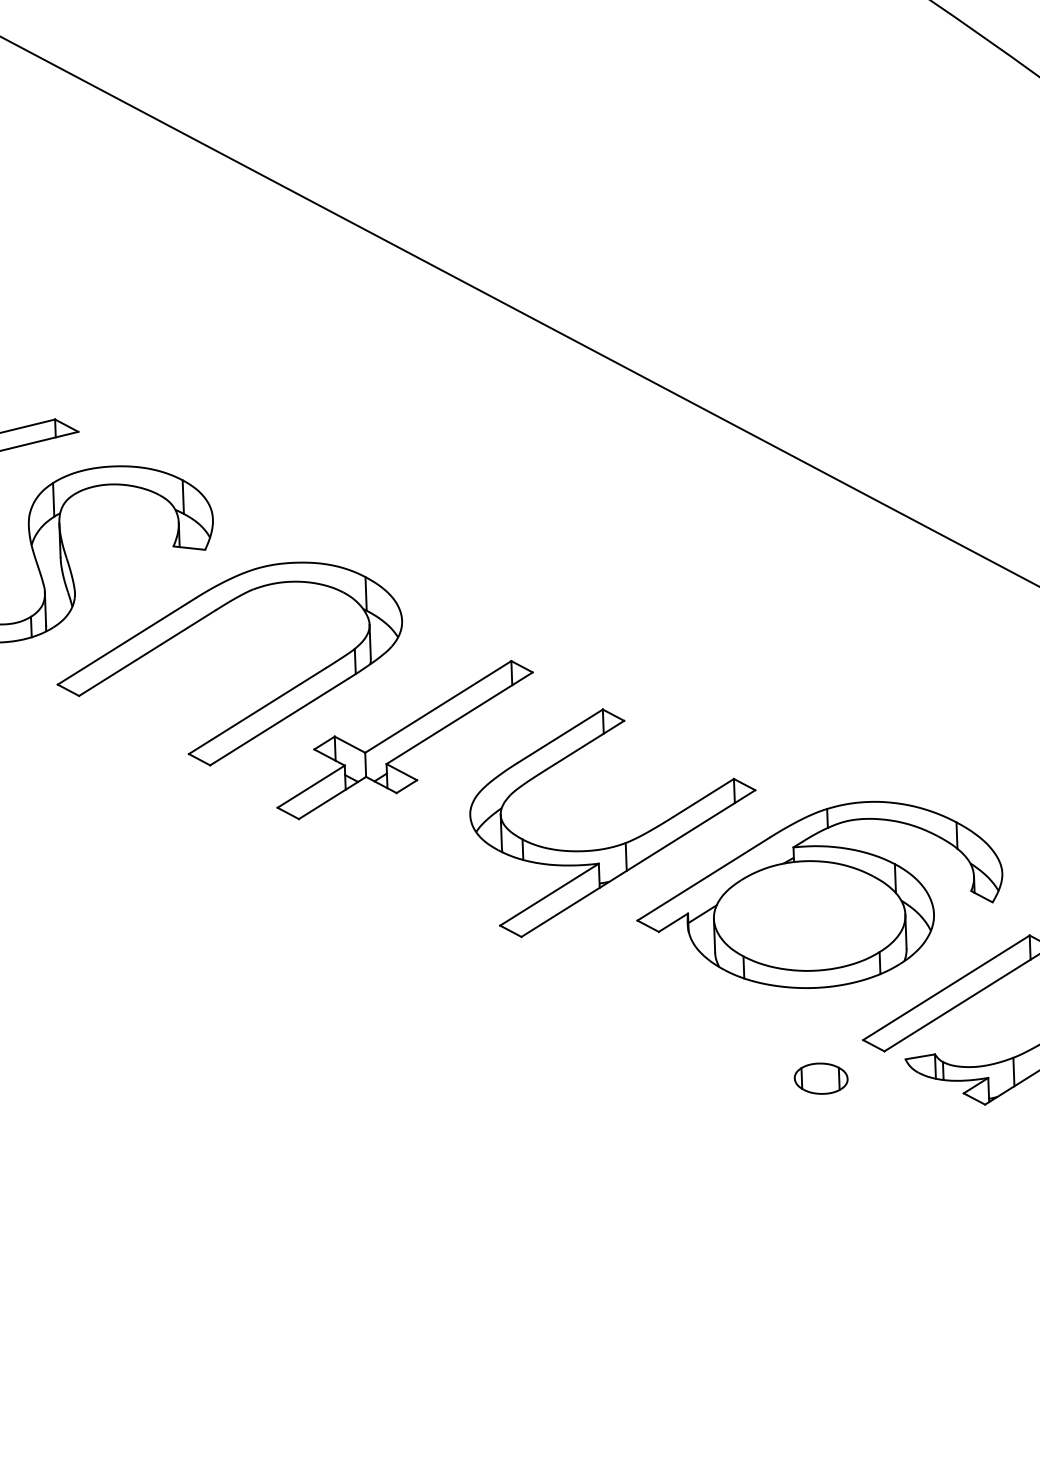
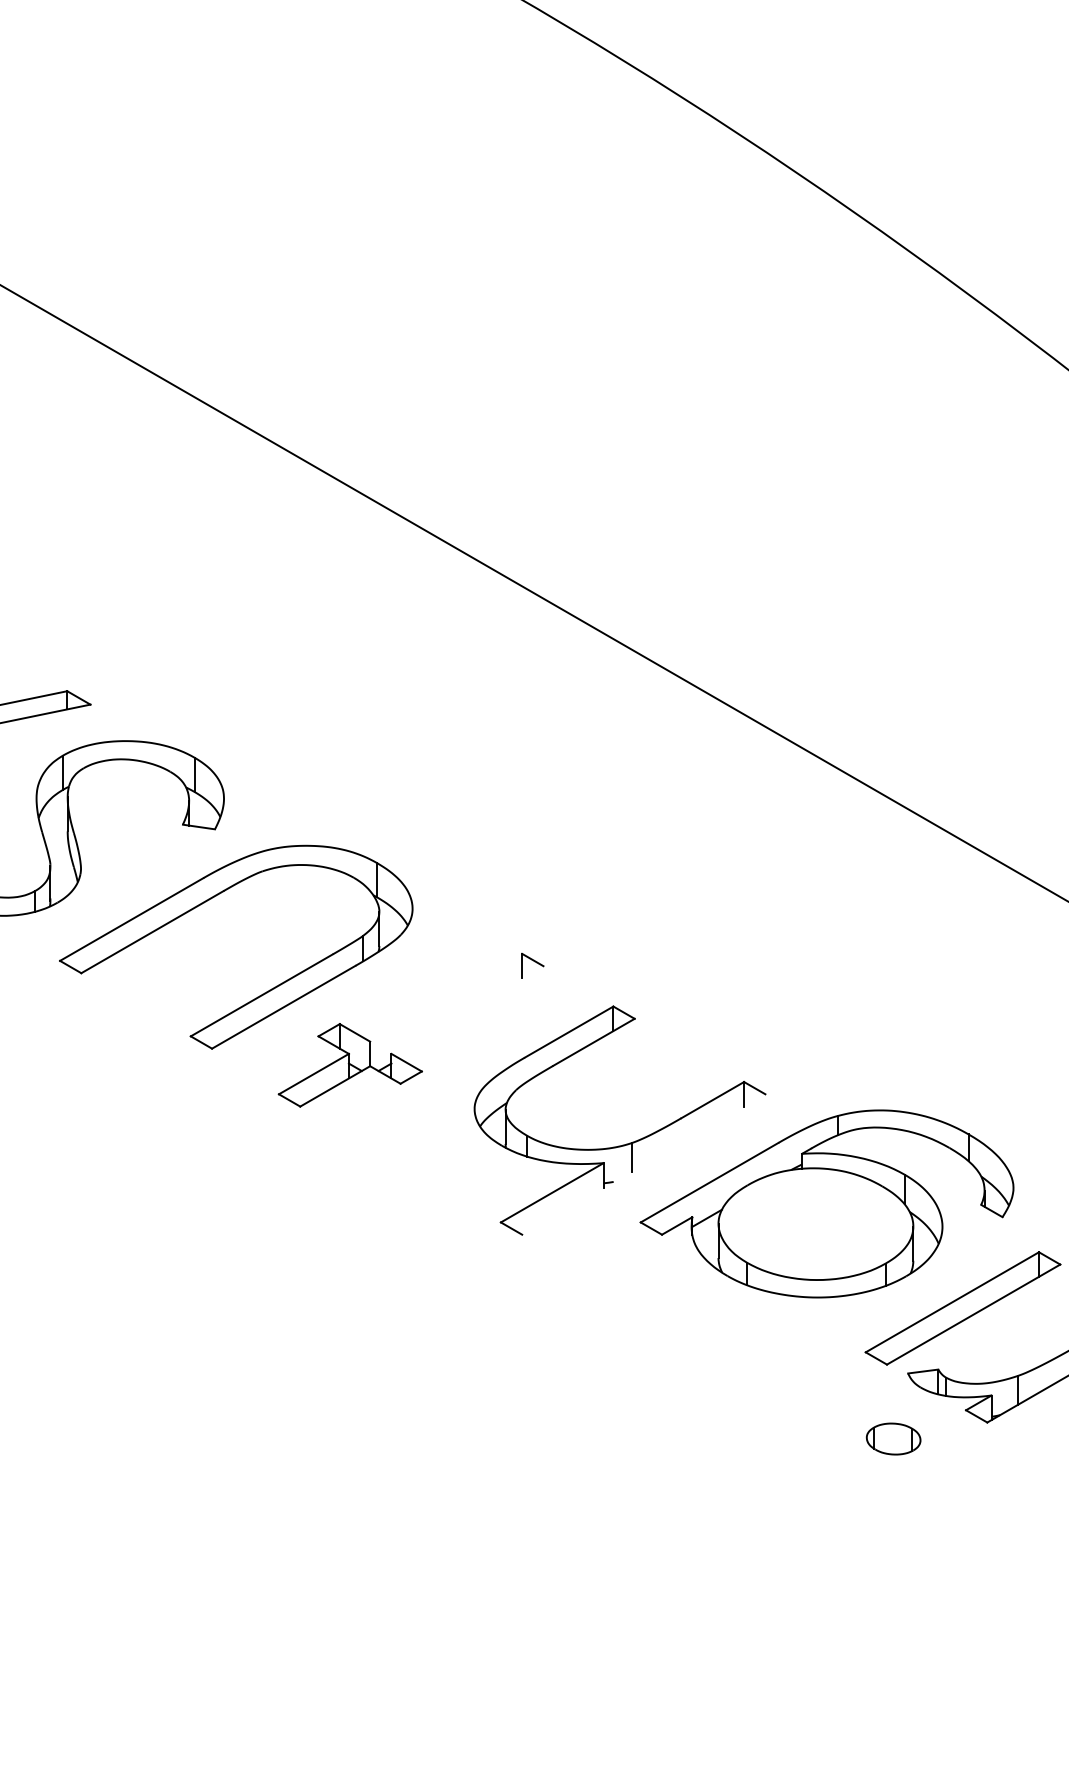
line: (438, 706) -> (446, 997), removed
line: (459, 717) -> (467, 1009), removed
line: (638, 863) -> (643, 1164), removed
part: (821, 1078) -> (893, 1438), moved

